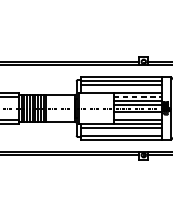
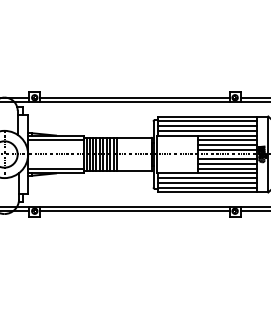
line: (121, 88) -> (207, 130), added
line: (138, 97) -> (228, 140), dashed -> solid
line: (137, 116) -> (227, 164), added
line: (121, 131) -> (207, 182), added

